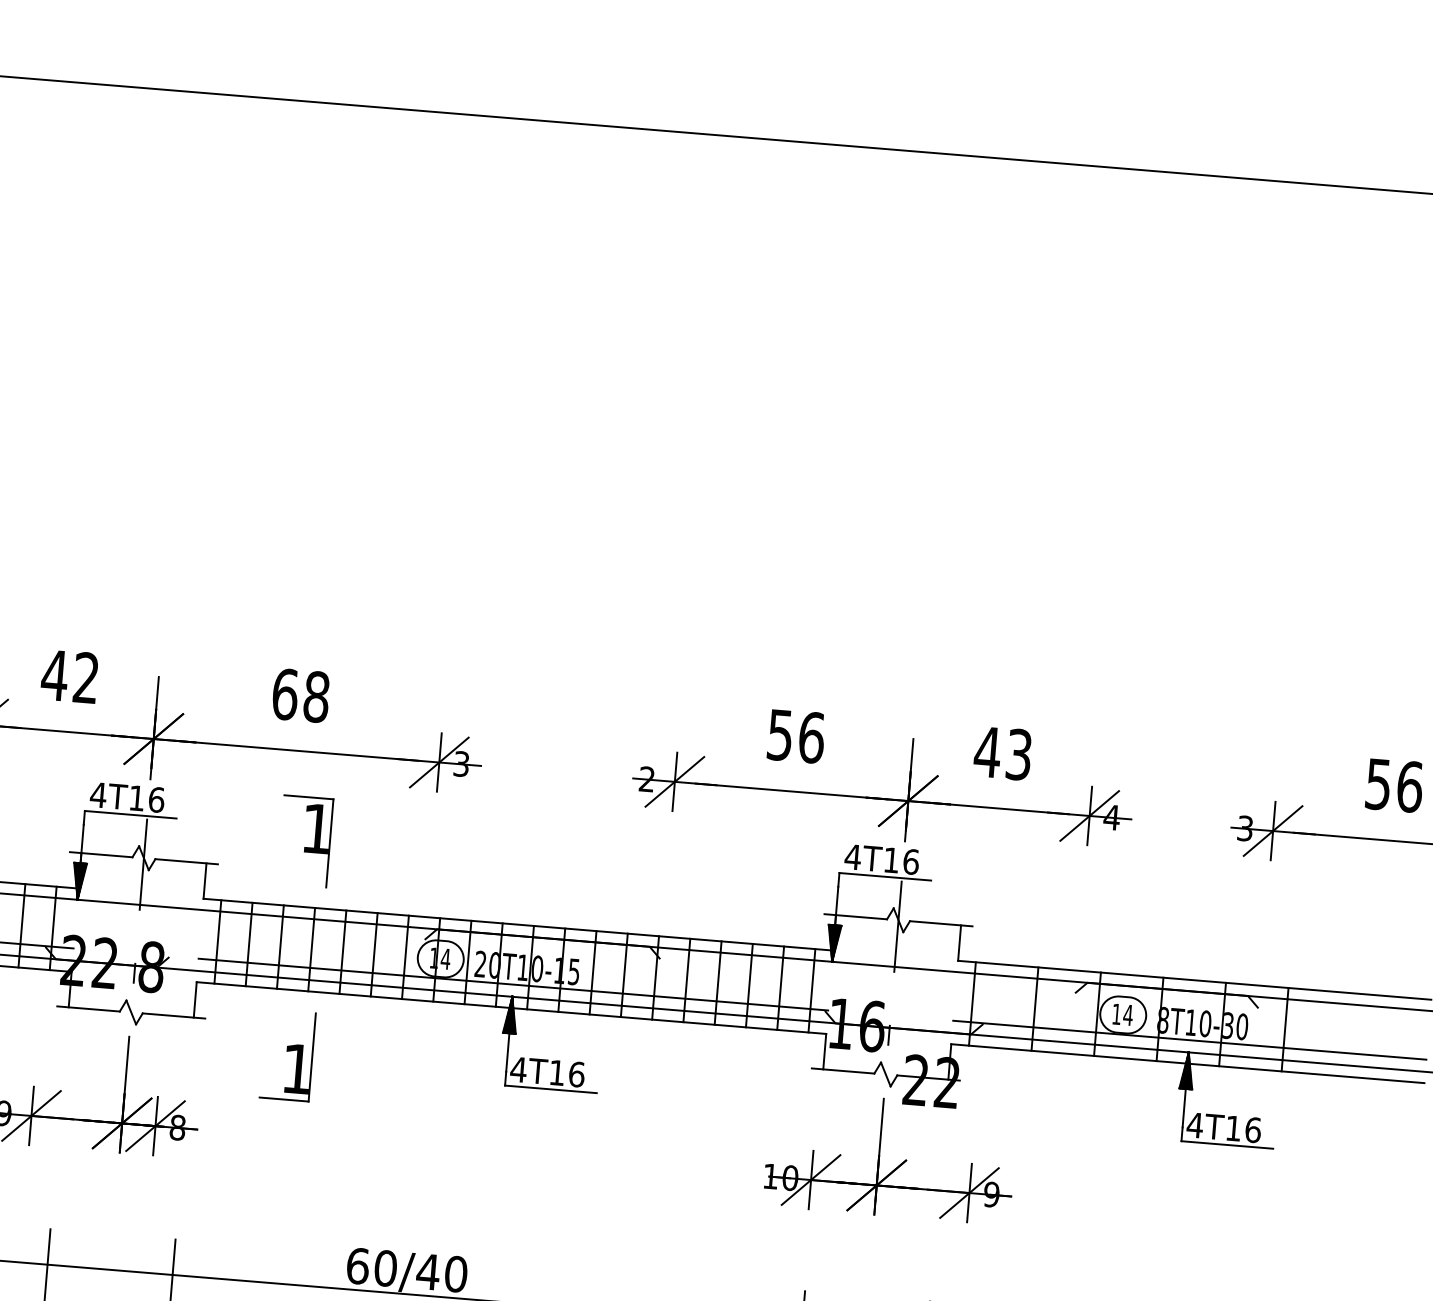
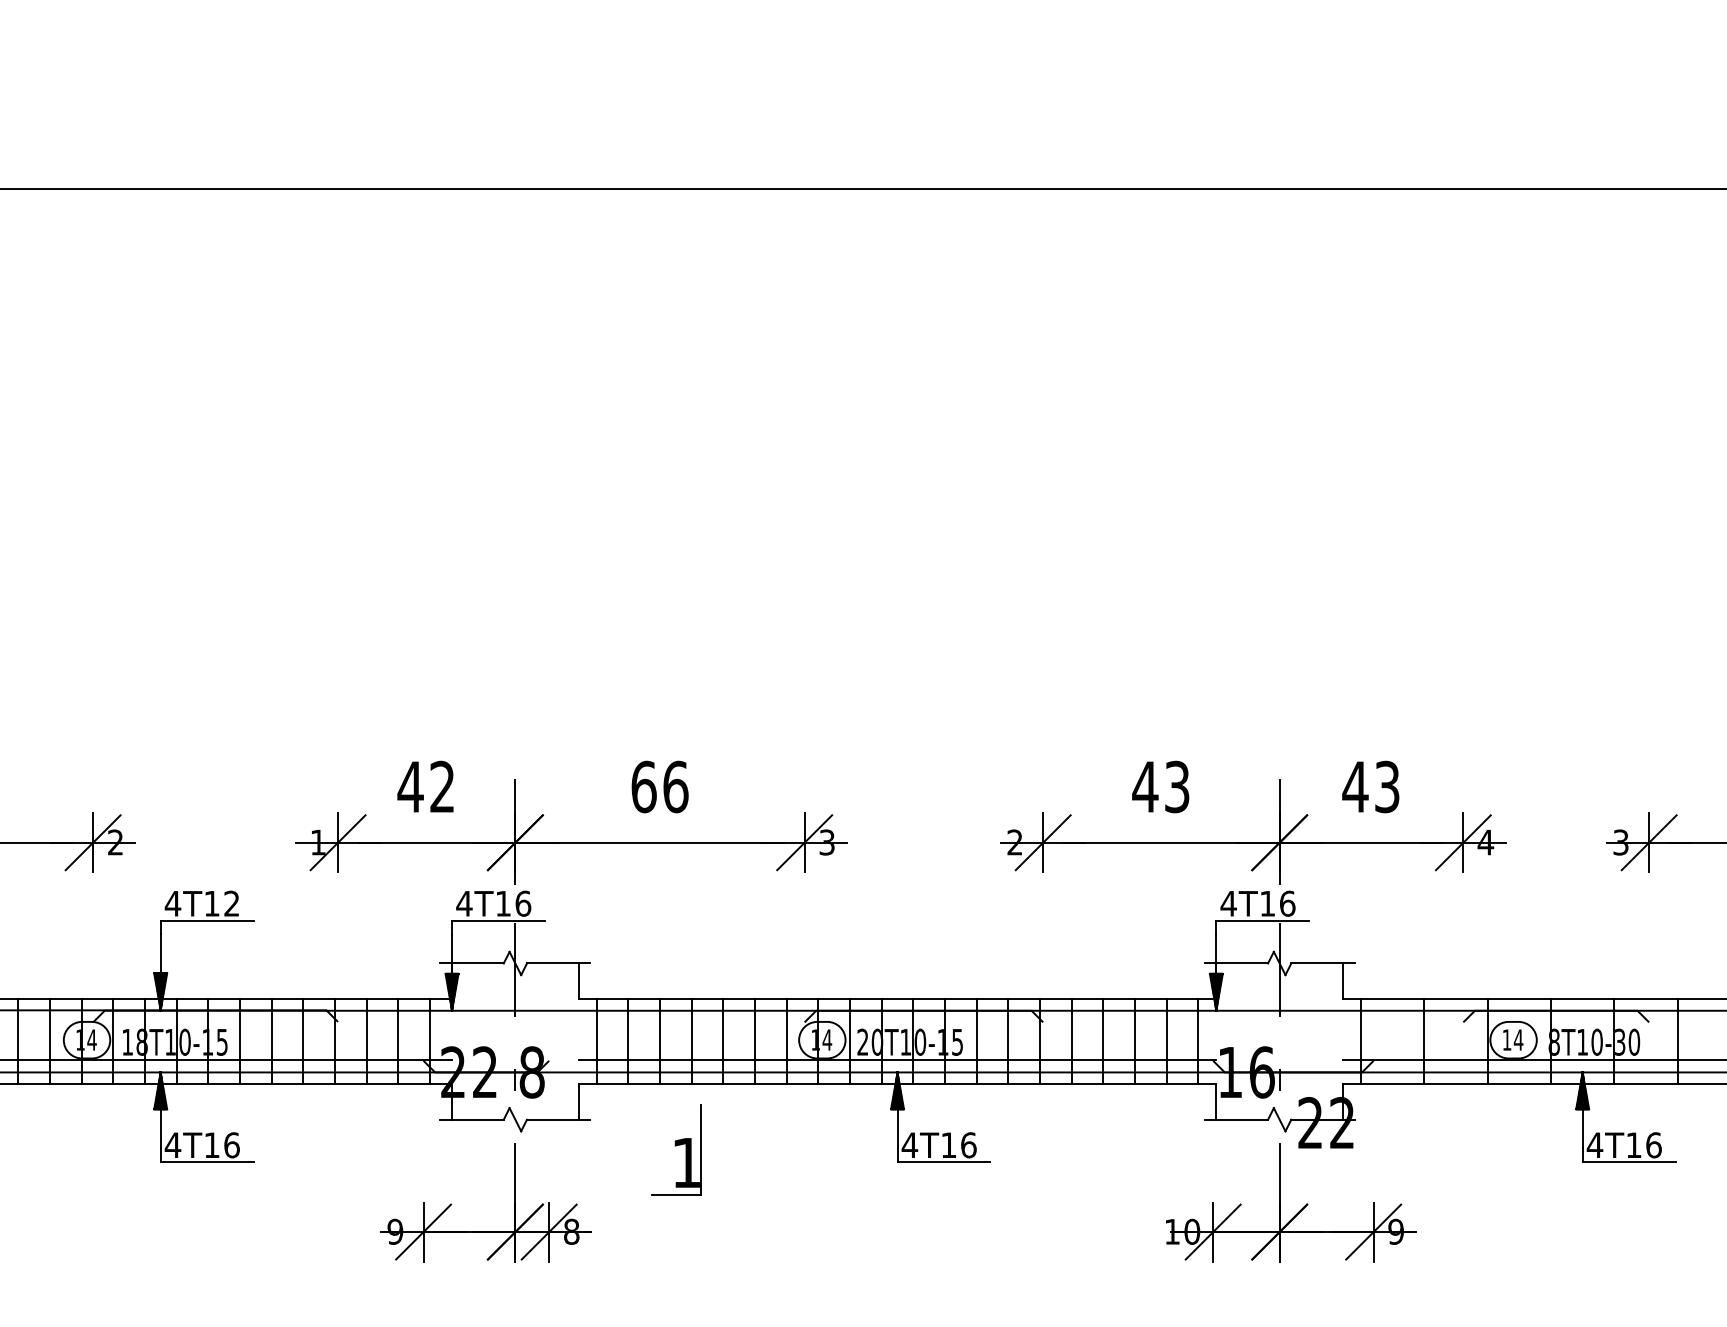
text: (316, 696) -> (675, 786), 68 -> 66
text: (796, 735) -> (1161, 786), 56 -> 43
part: (305, 841) -> (676, 933), removed

